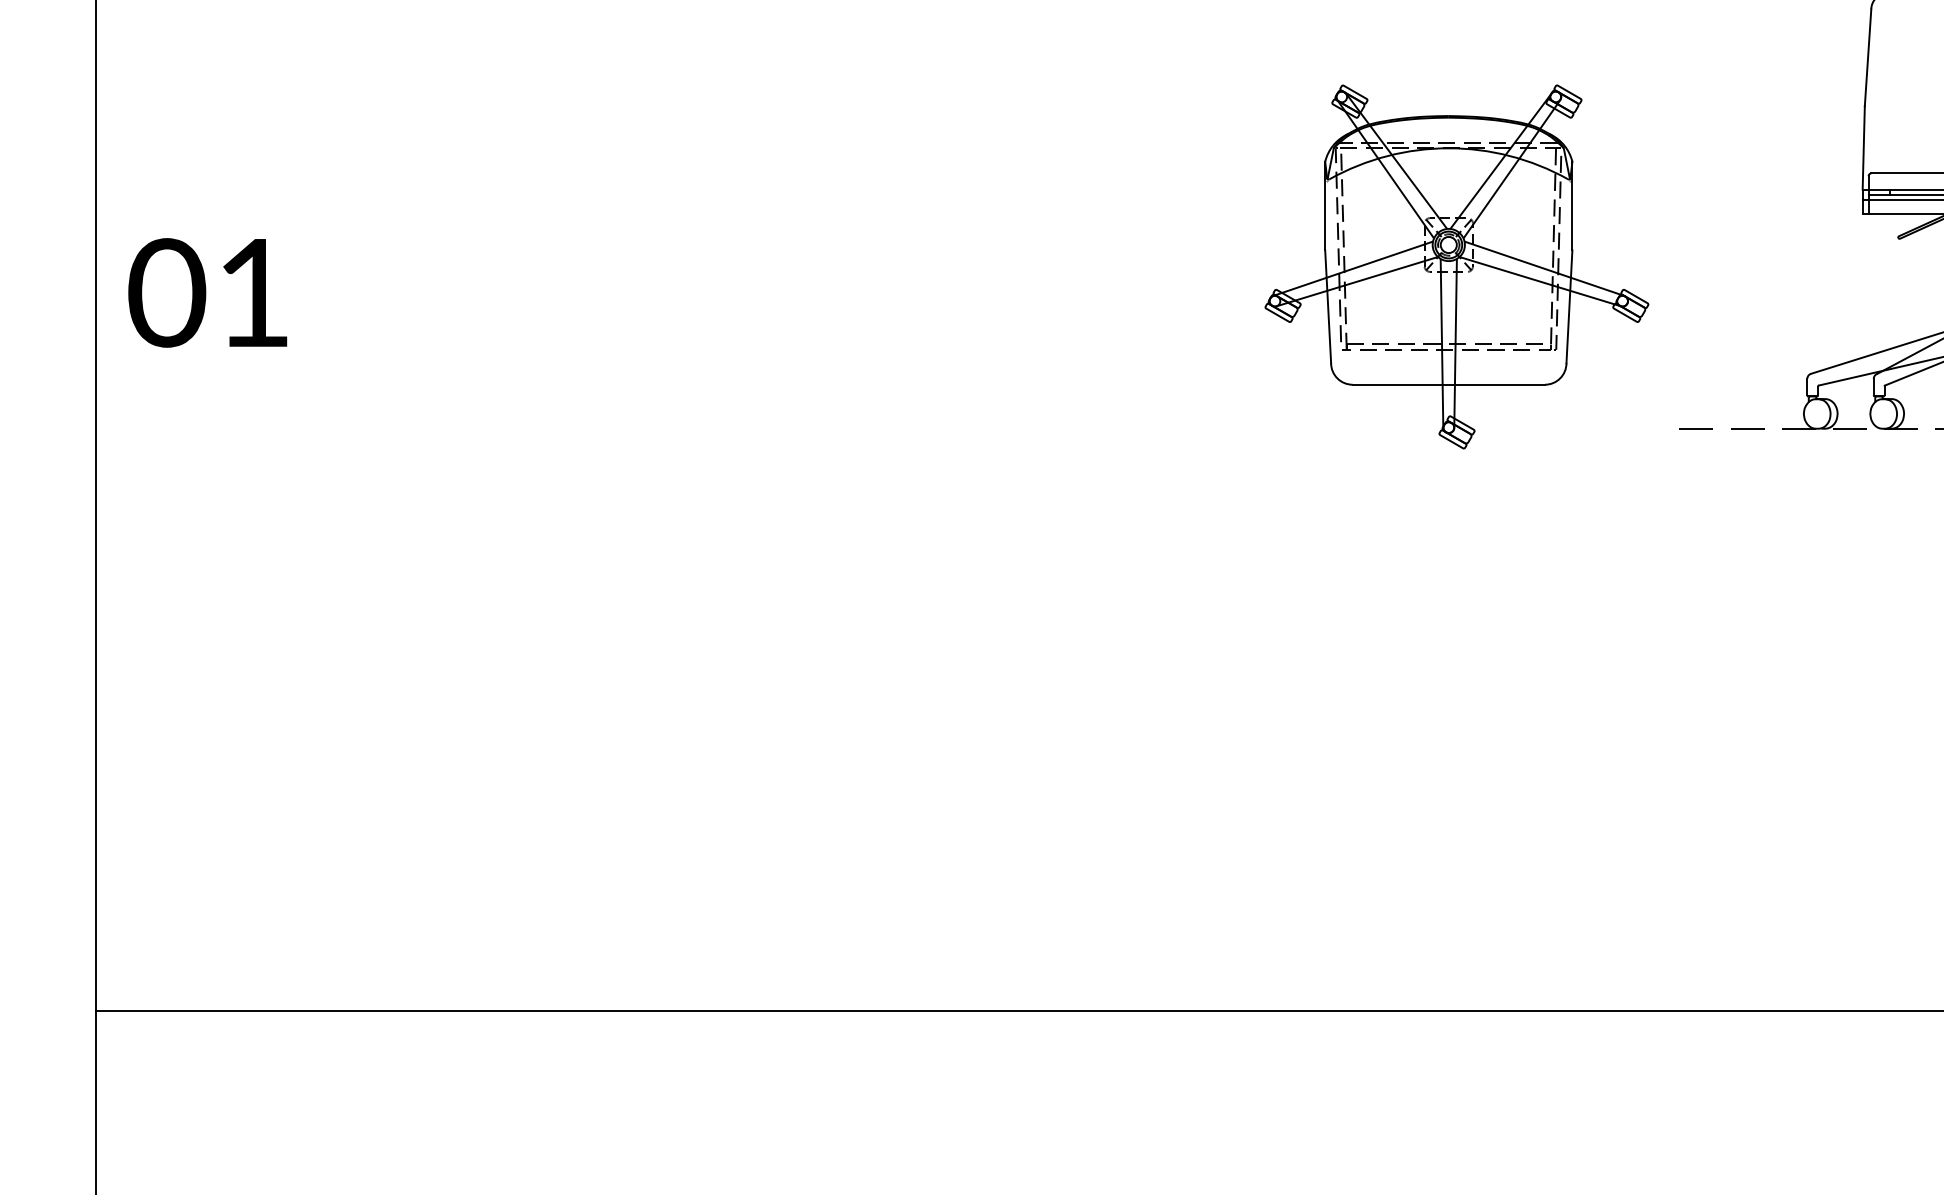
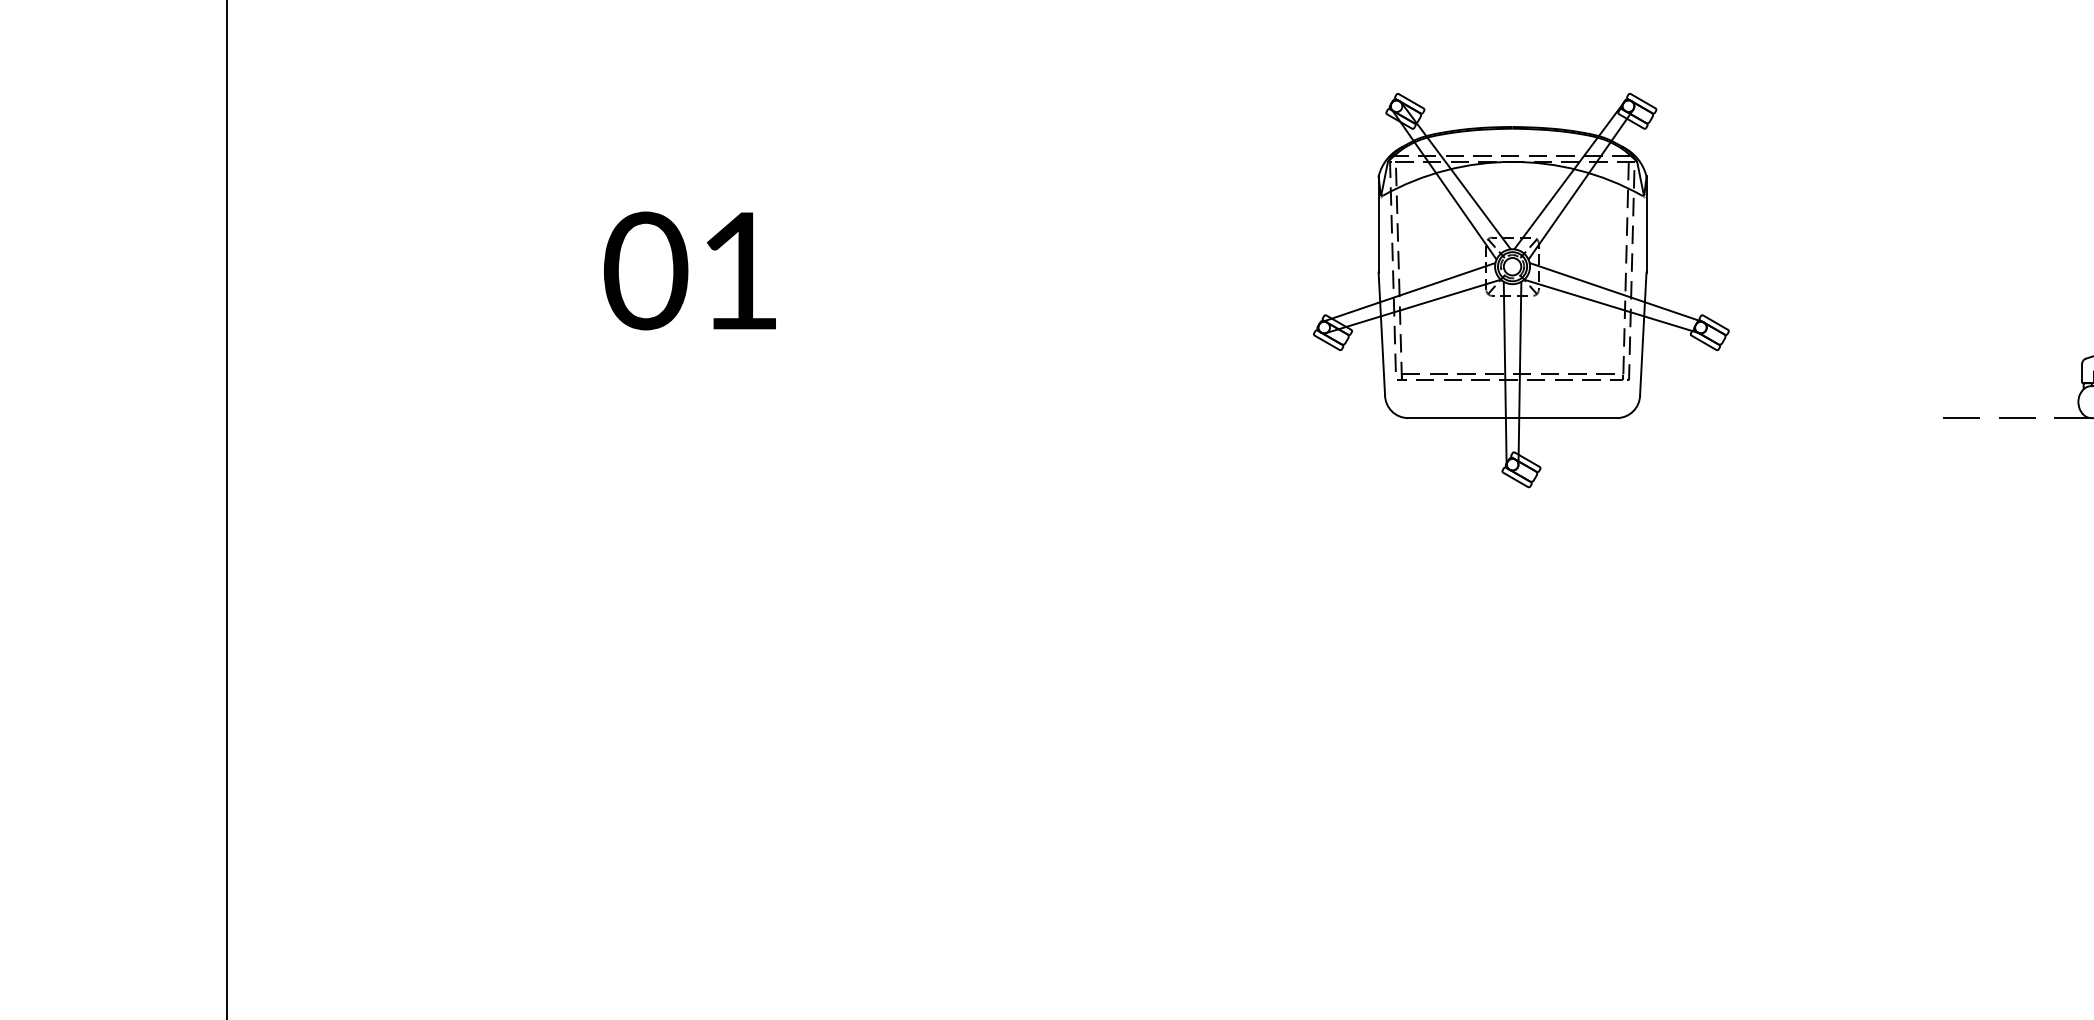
part: (1456, 266) -> (1520, 290), moved
text: (207, 292) -> (689, 270), moved

